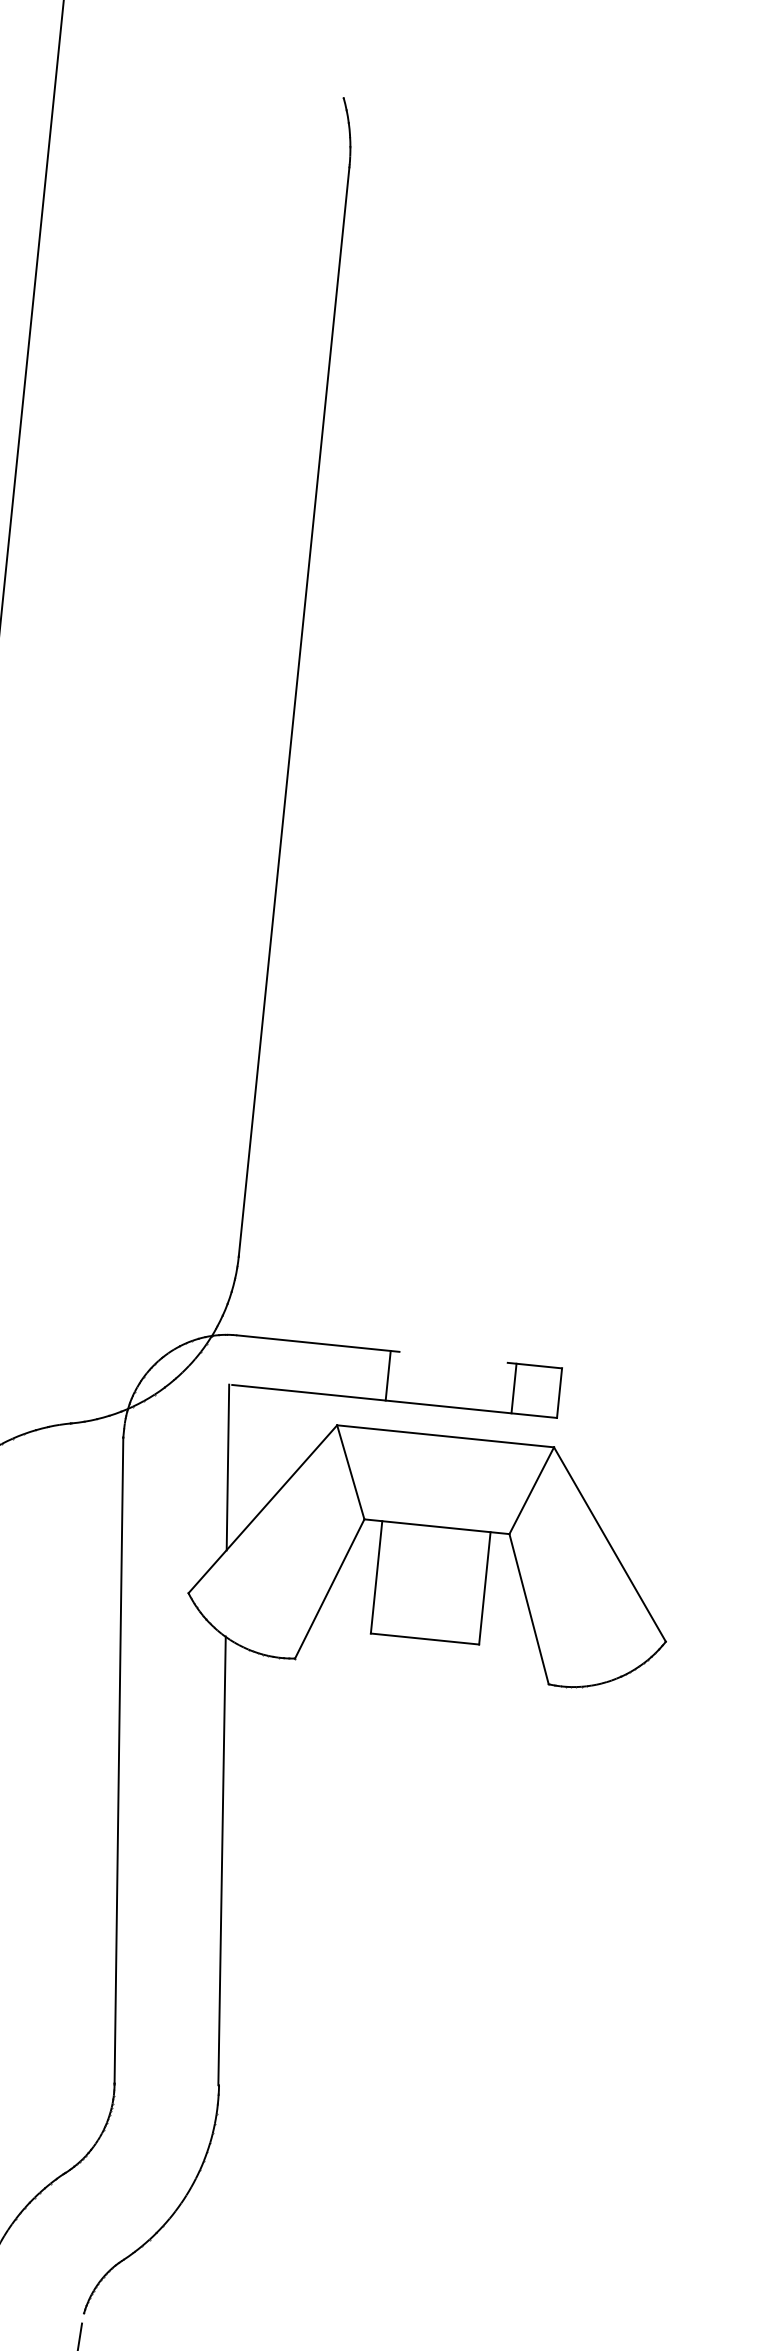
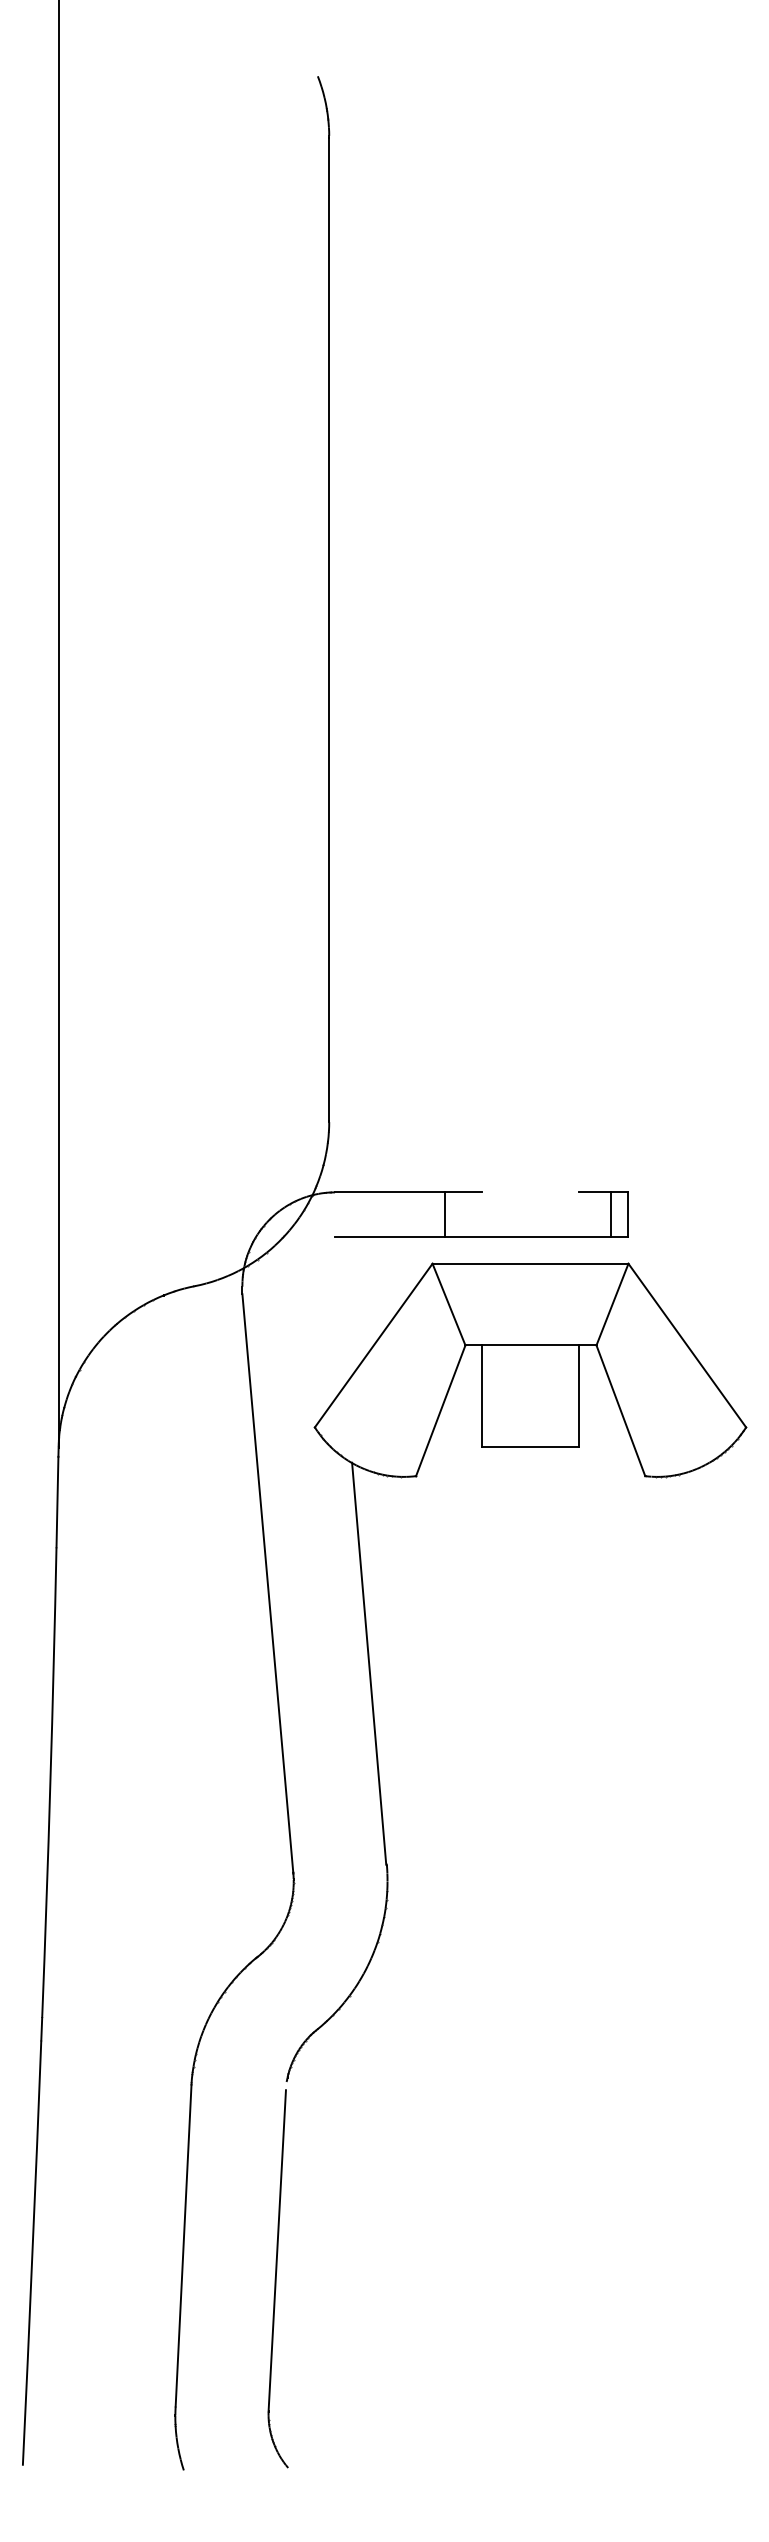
line: (388, 1375) -> (444, 1214), moved
line: (514, 1388) -> (611, 1214), moved
line: (227, 1467) -> (338, 1311), removed

